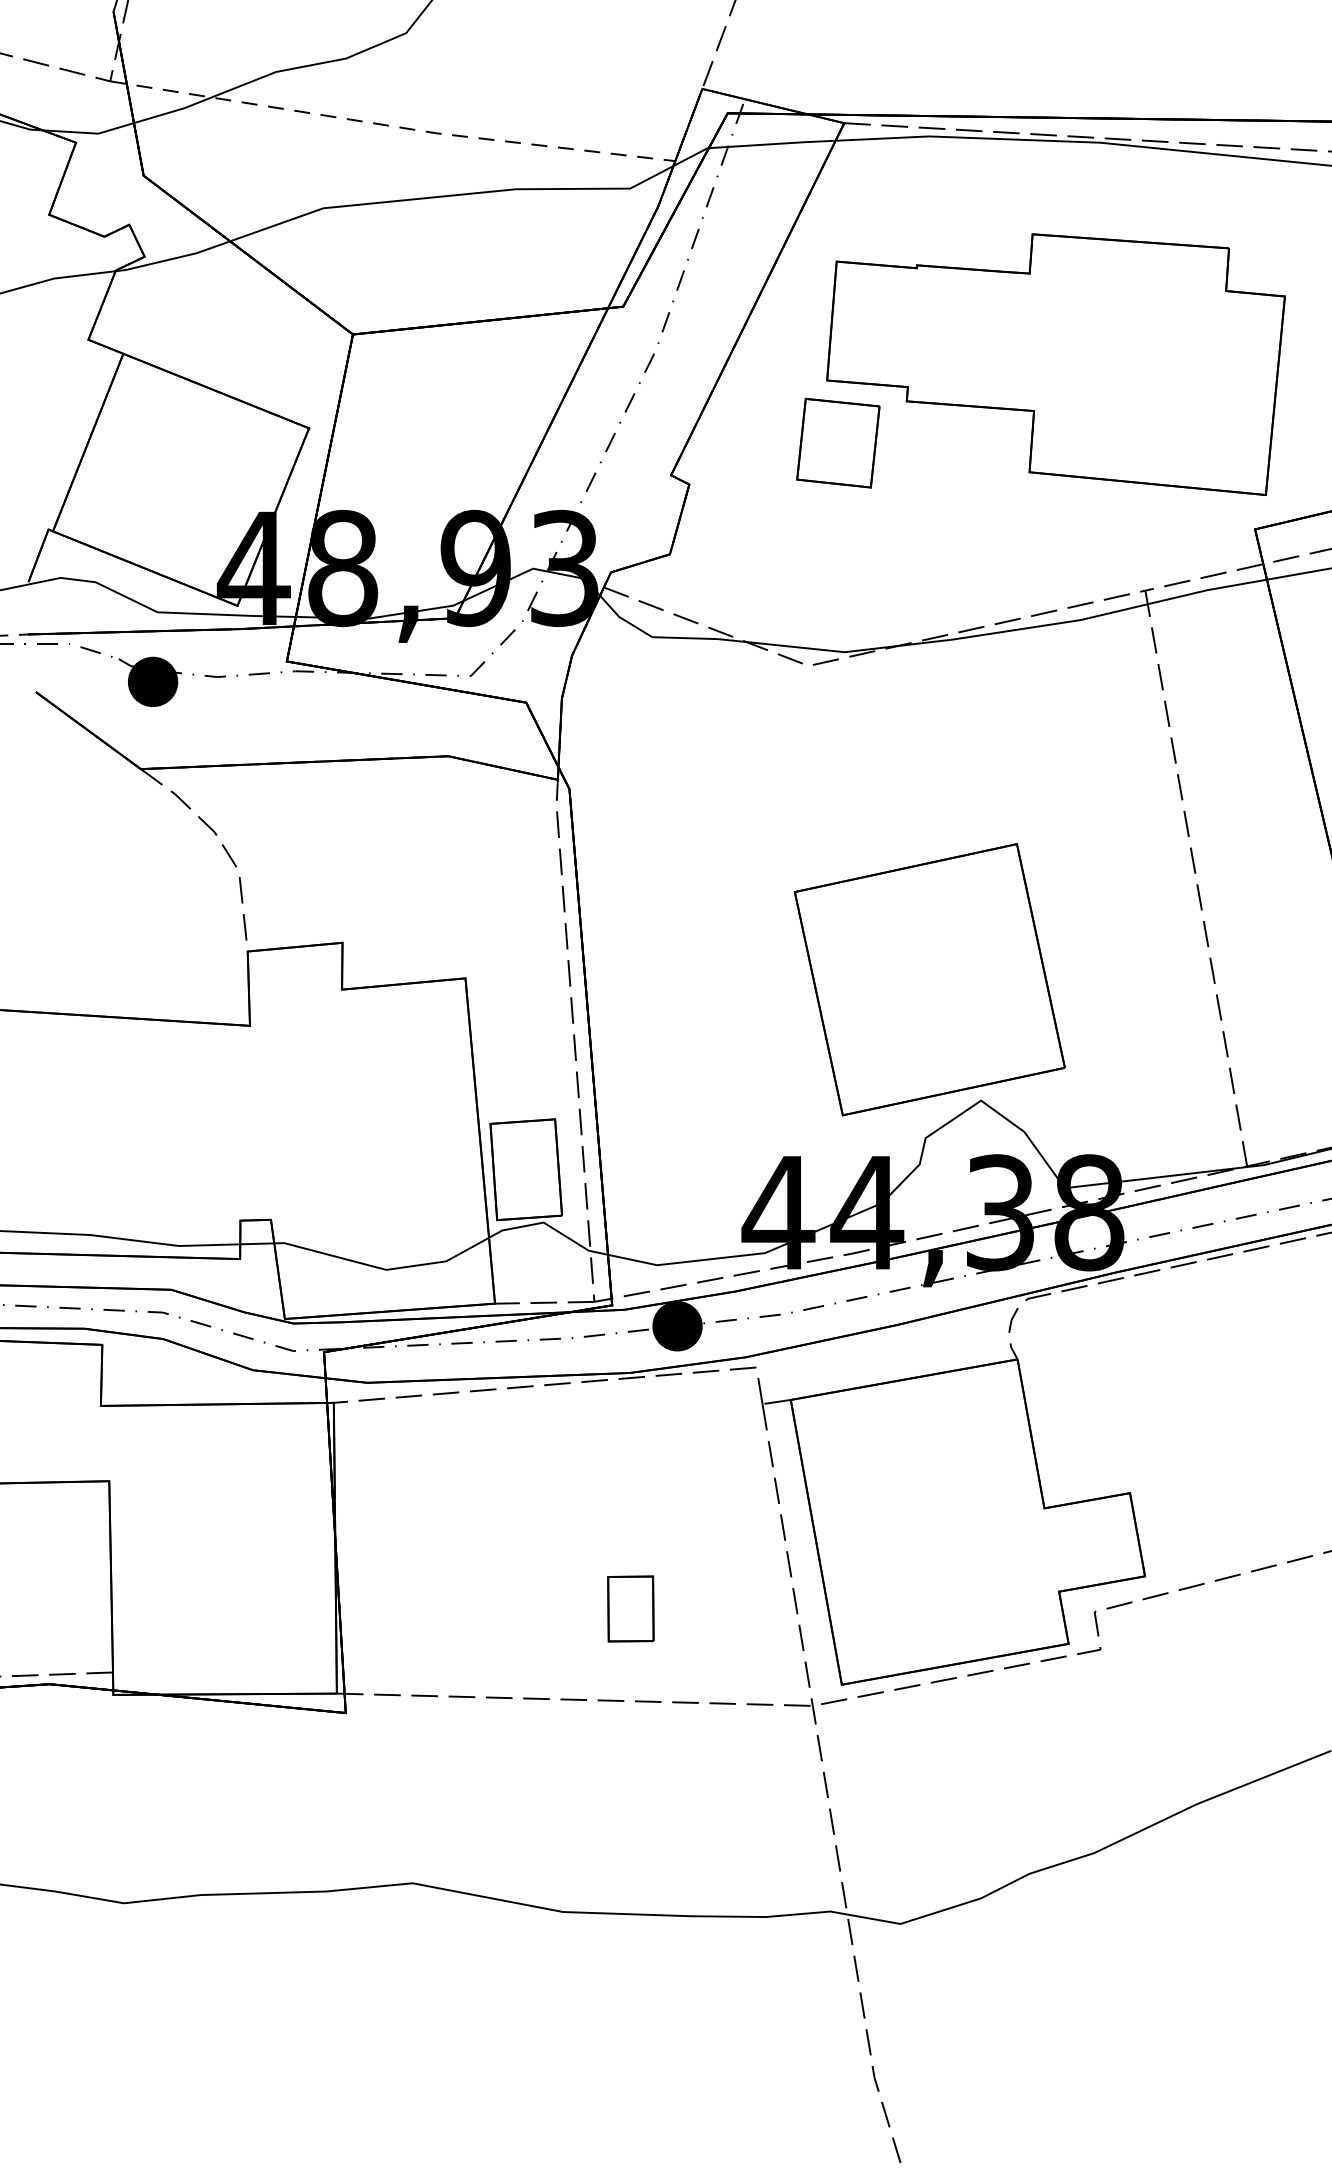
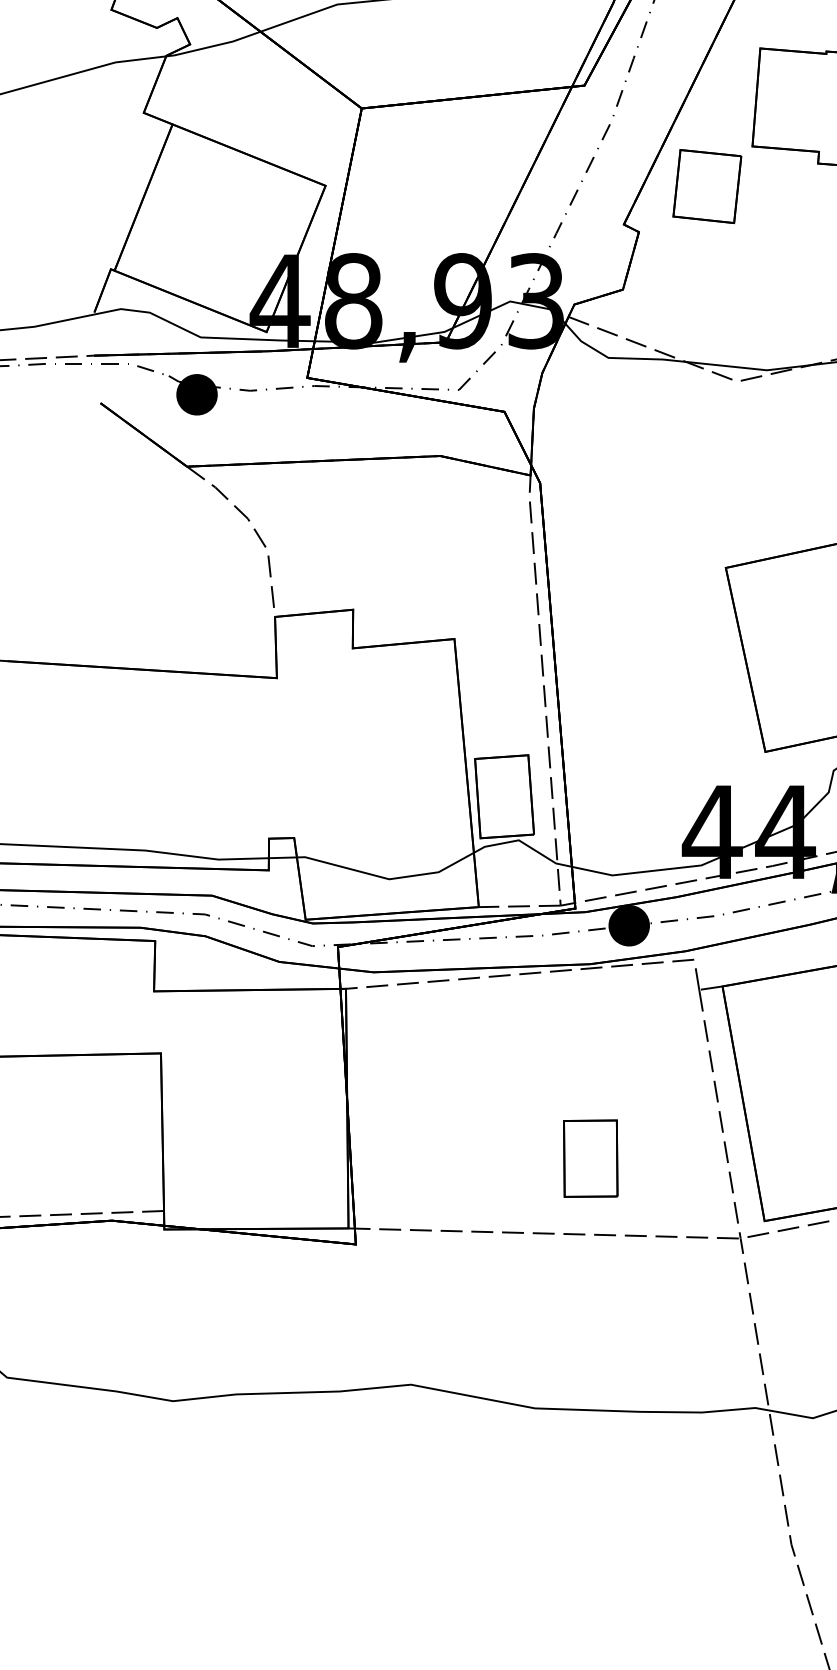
part: (838, 442) -> (707, 185), moved
part: (630, 1608) -> (590, 1158), size x1.43

